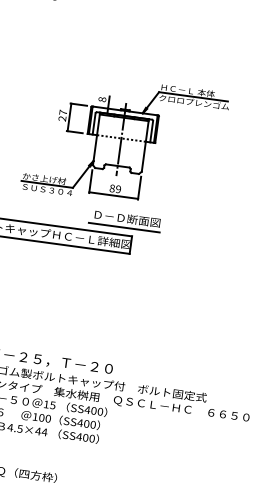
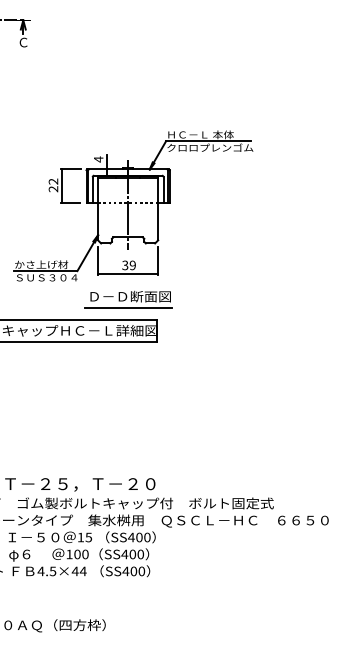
text: (102, 99) -> (98, 159), 8 -> 4
text: (63, 112) -> (53, 181), 27 -> 22
text: (112, 188) -> (125, 265), 89 -> 39
part: (125, 220) -> (128, 299), moved

